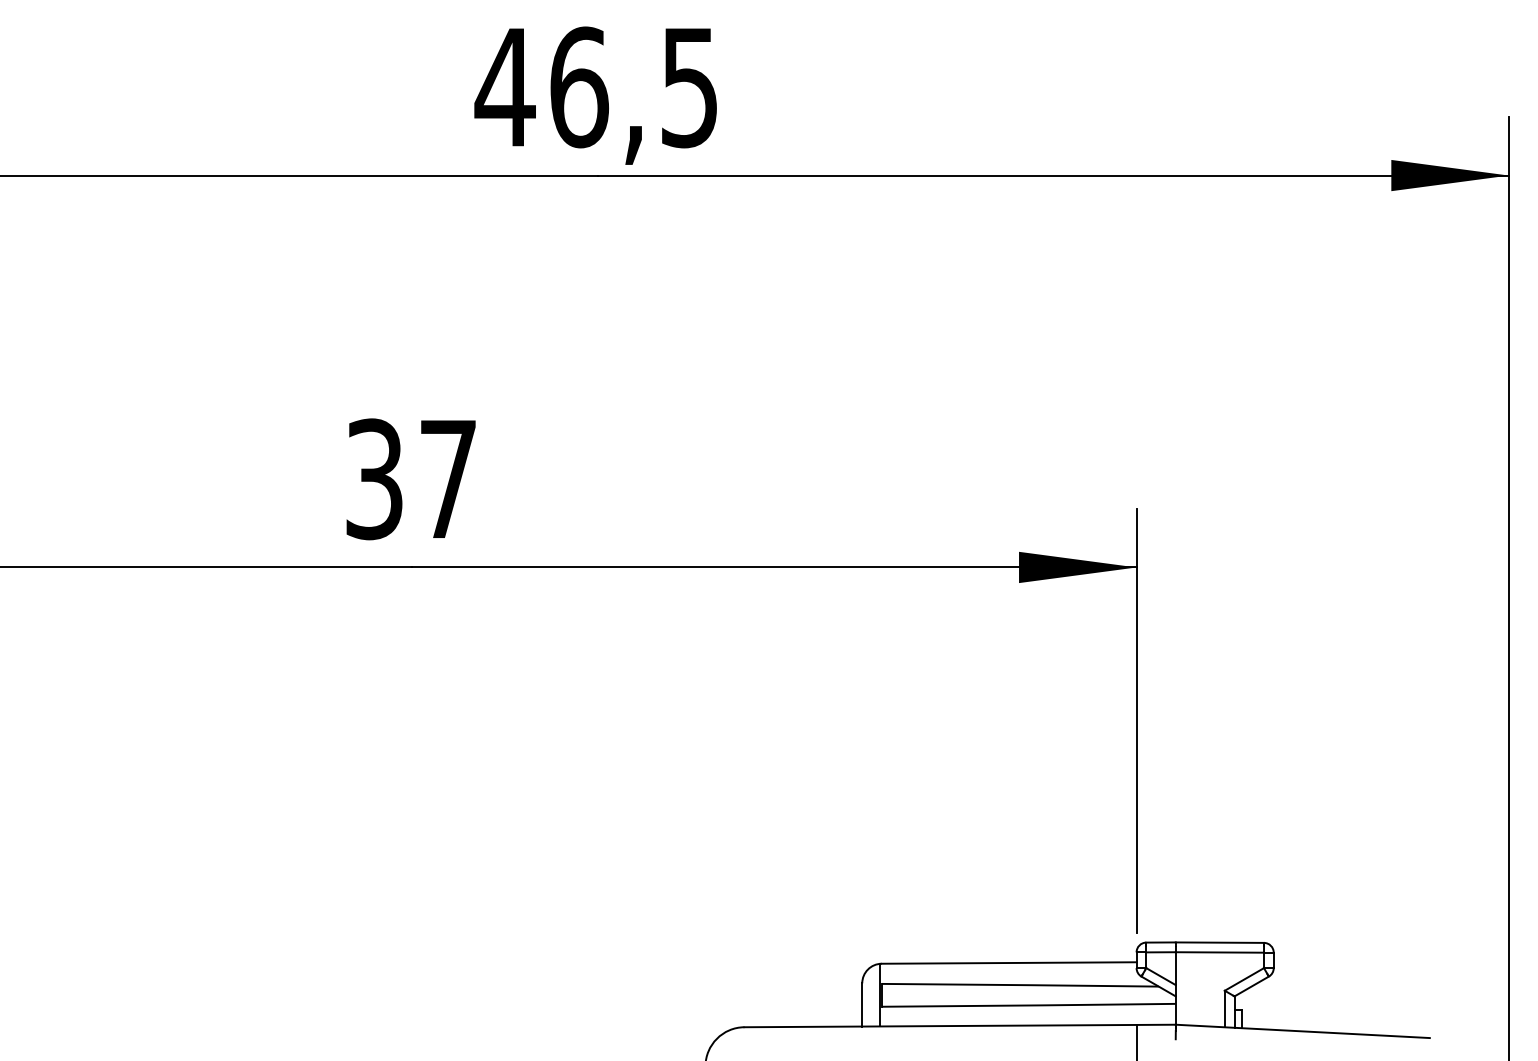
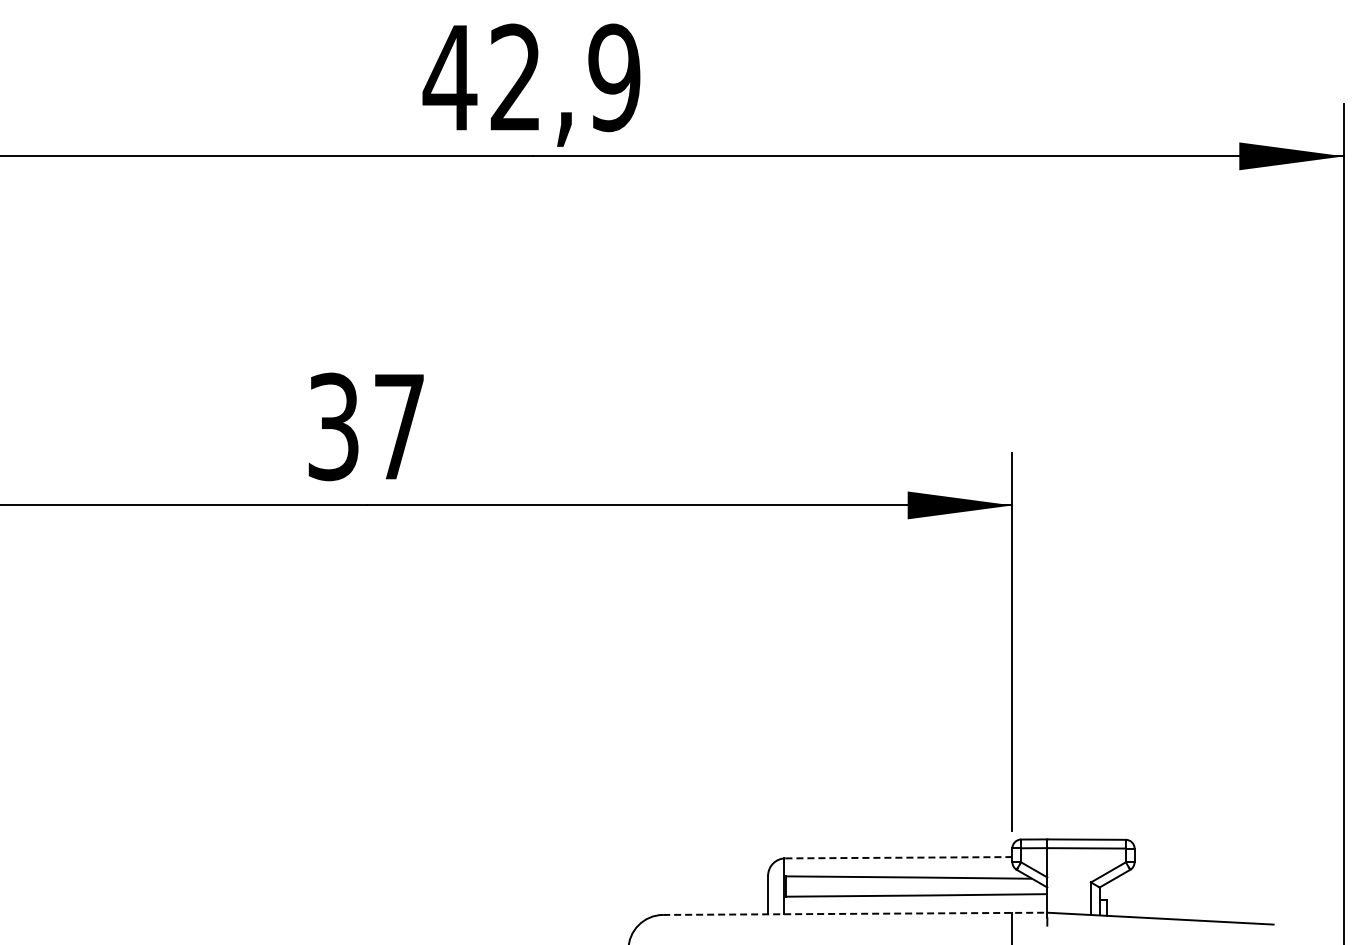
text: (634, 87) -> (565, 77), 46,5 -> 42,9
line: (1008, 962) -> (898, 857), solid -> dashed
line: (960, 1025) -> (855, 913), solid -> dashed

